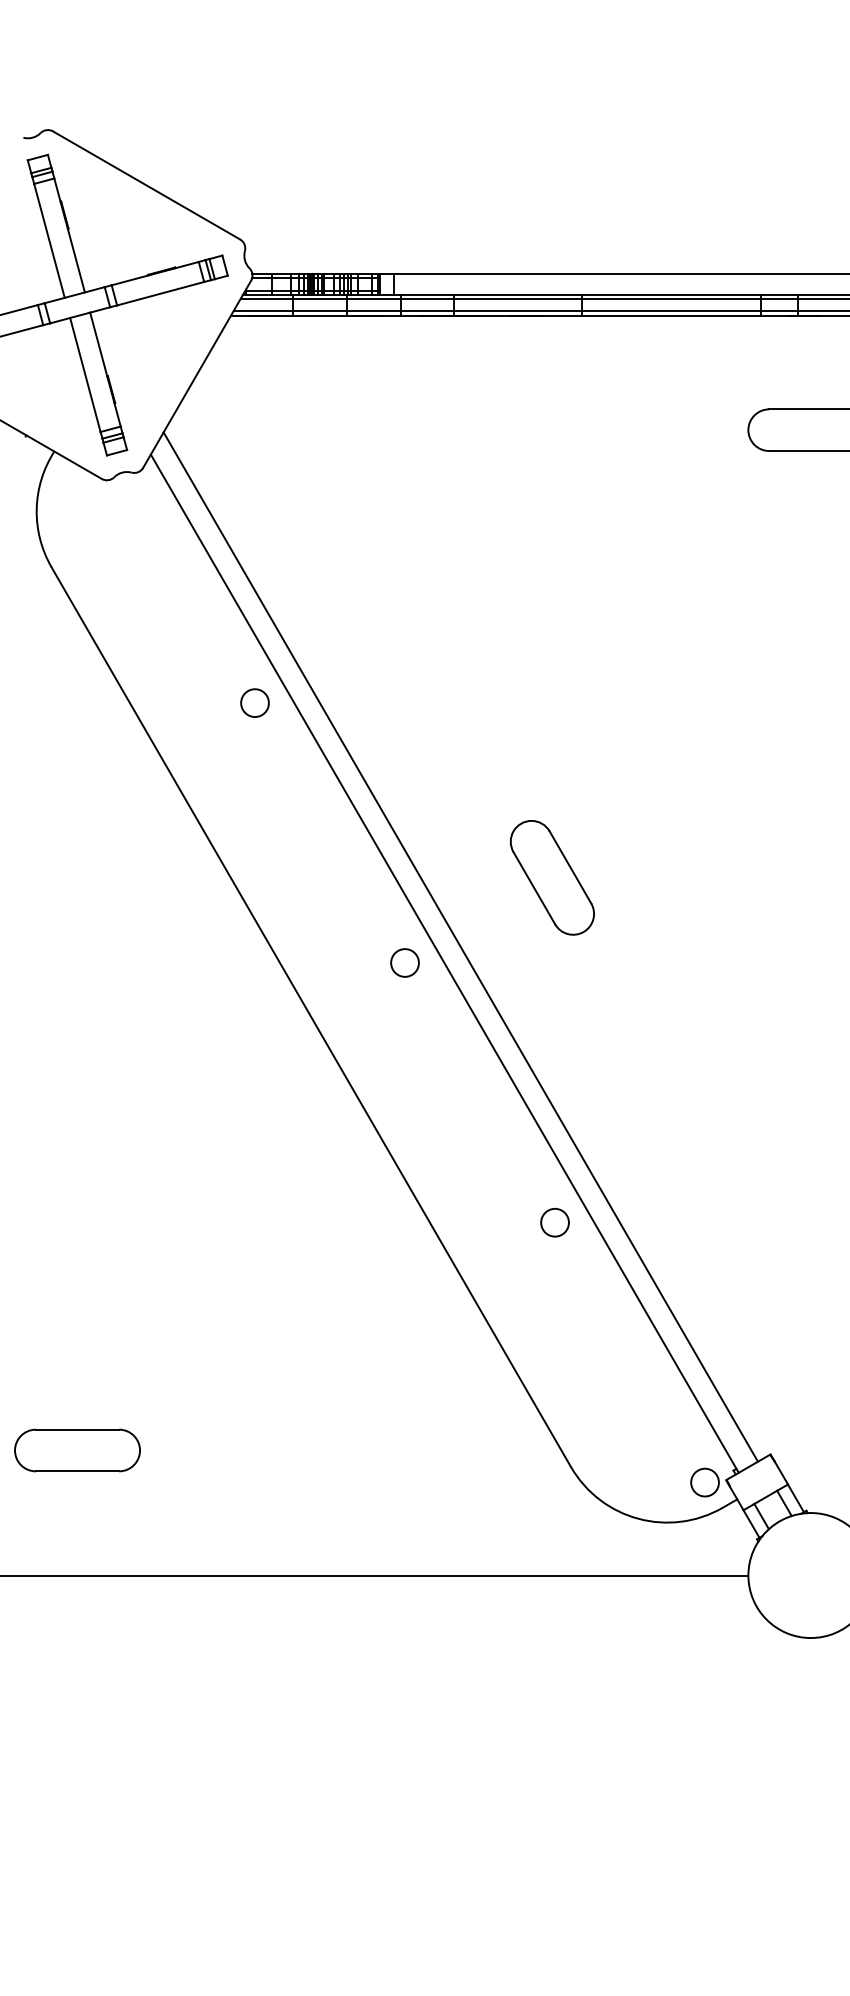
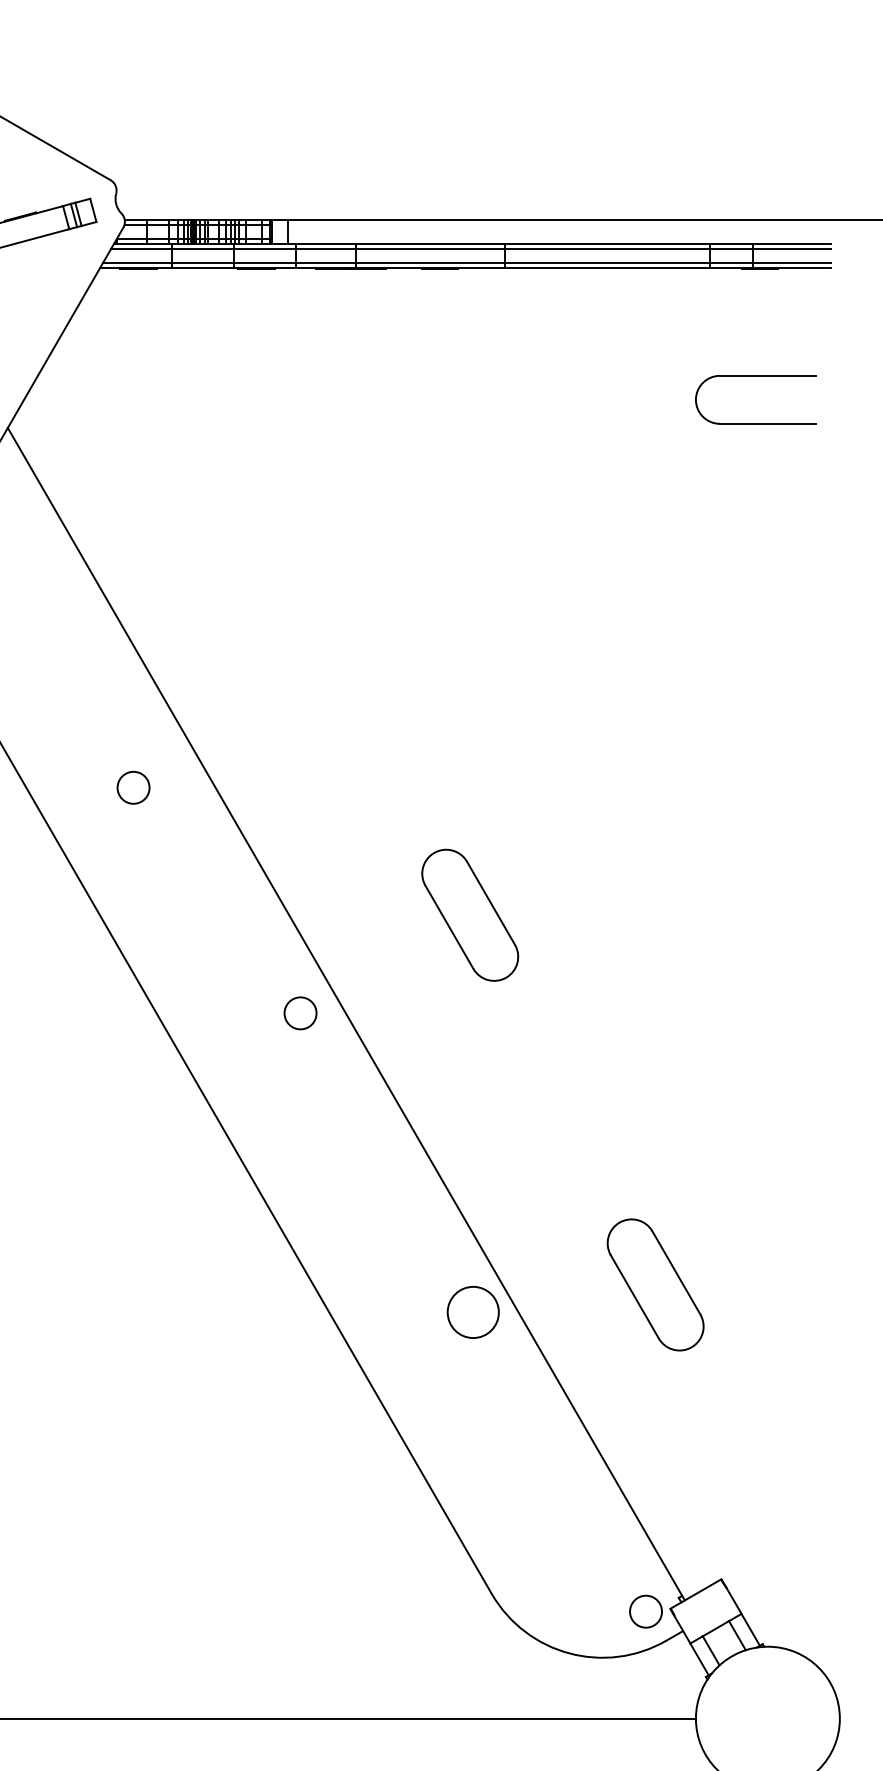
circle: (254, 702) -> (132, 787), moved
line: (460, 946) -> (364, 994), removed
part: (713, 1198) -> (655, 1284), added
circle: (554, 1222) -> (472, 1312), size x1.6

